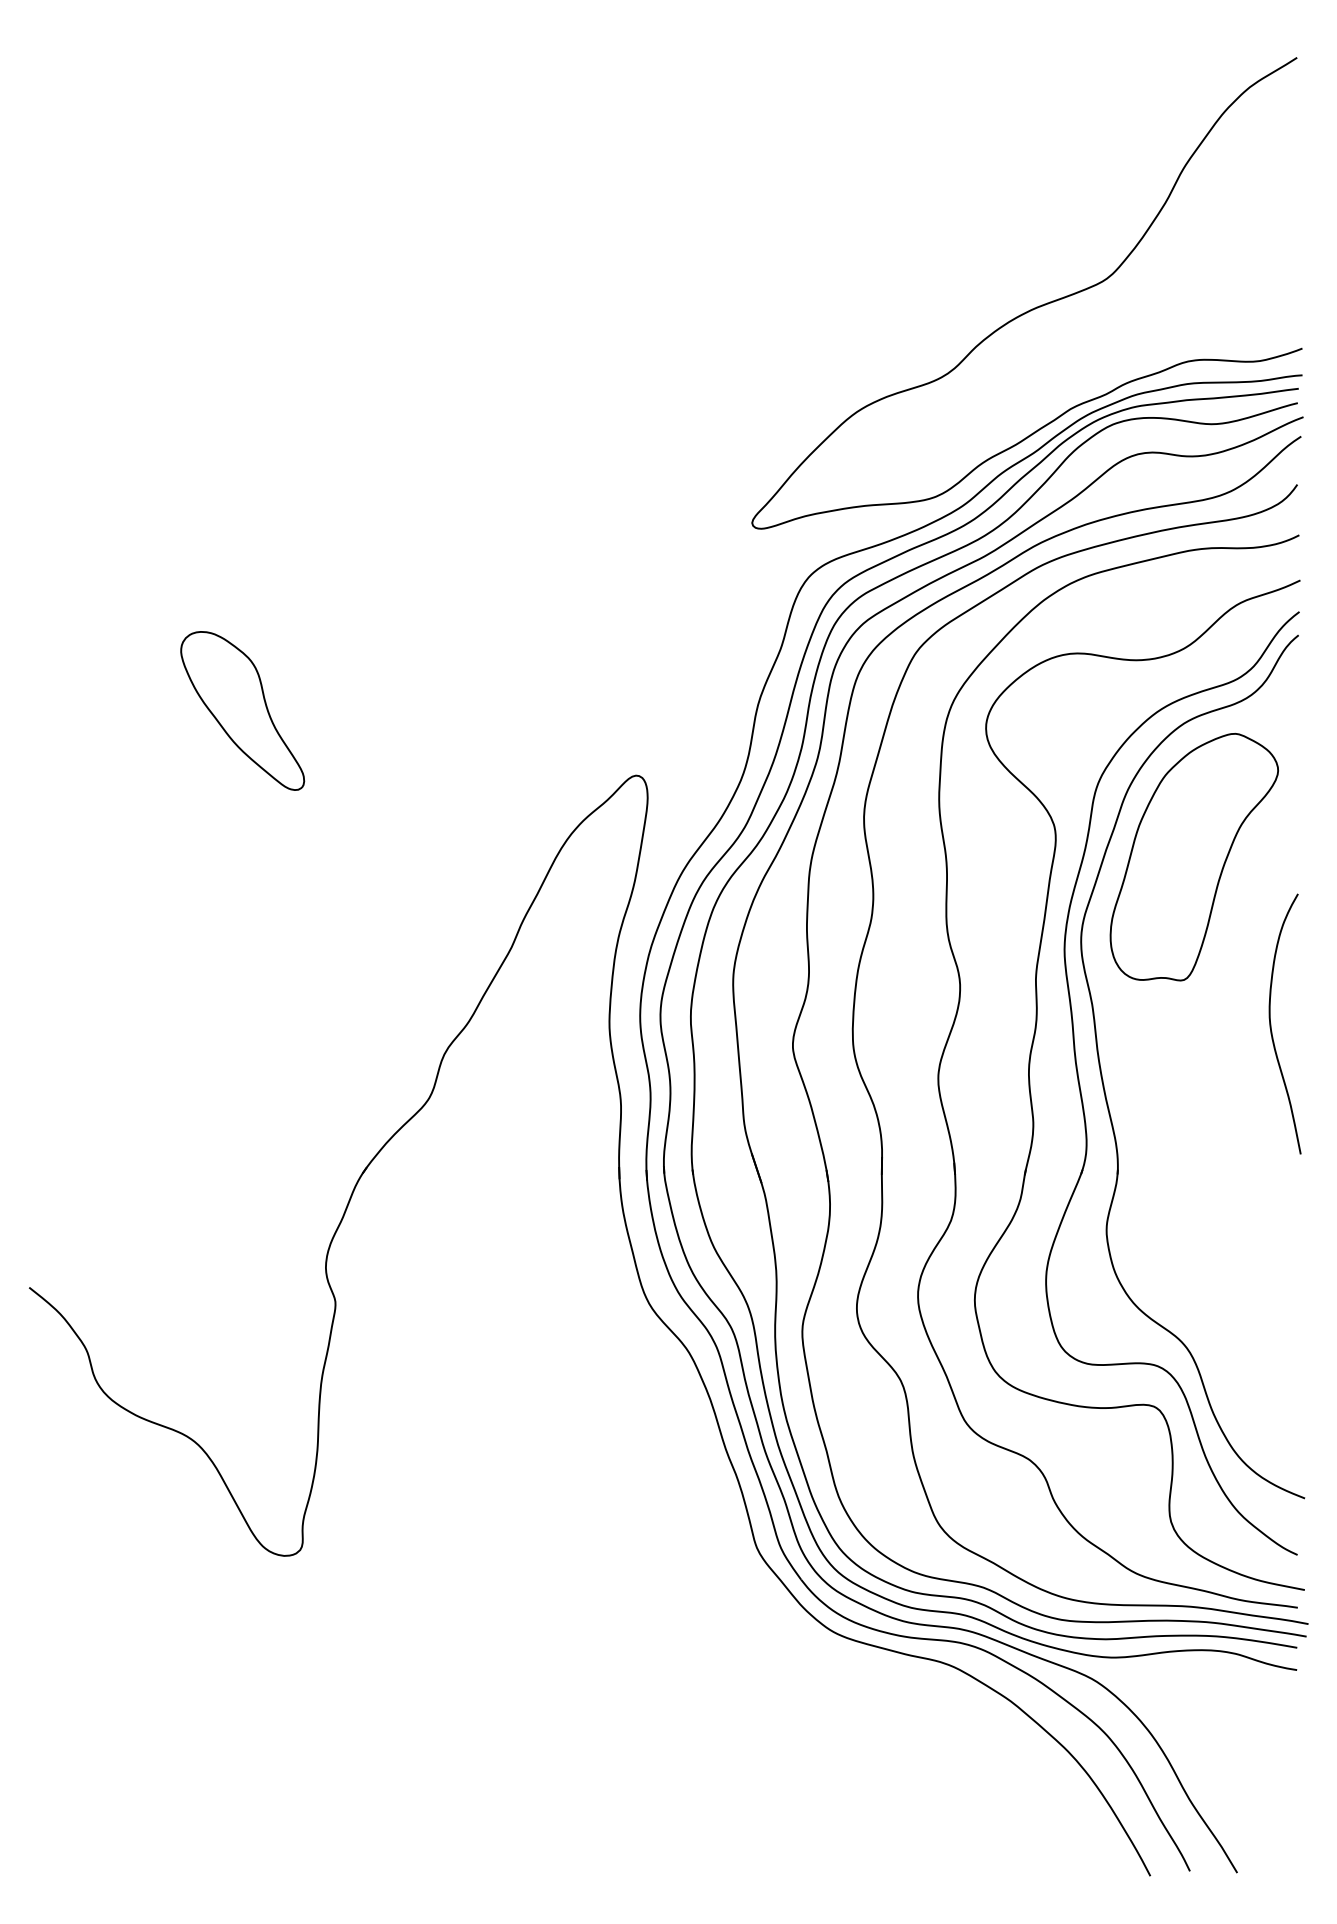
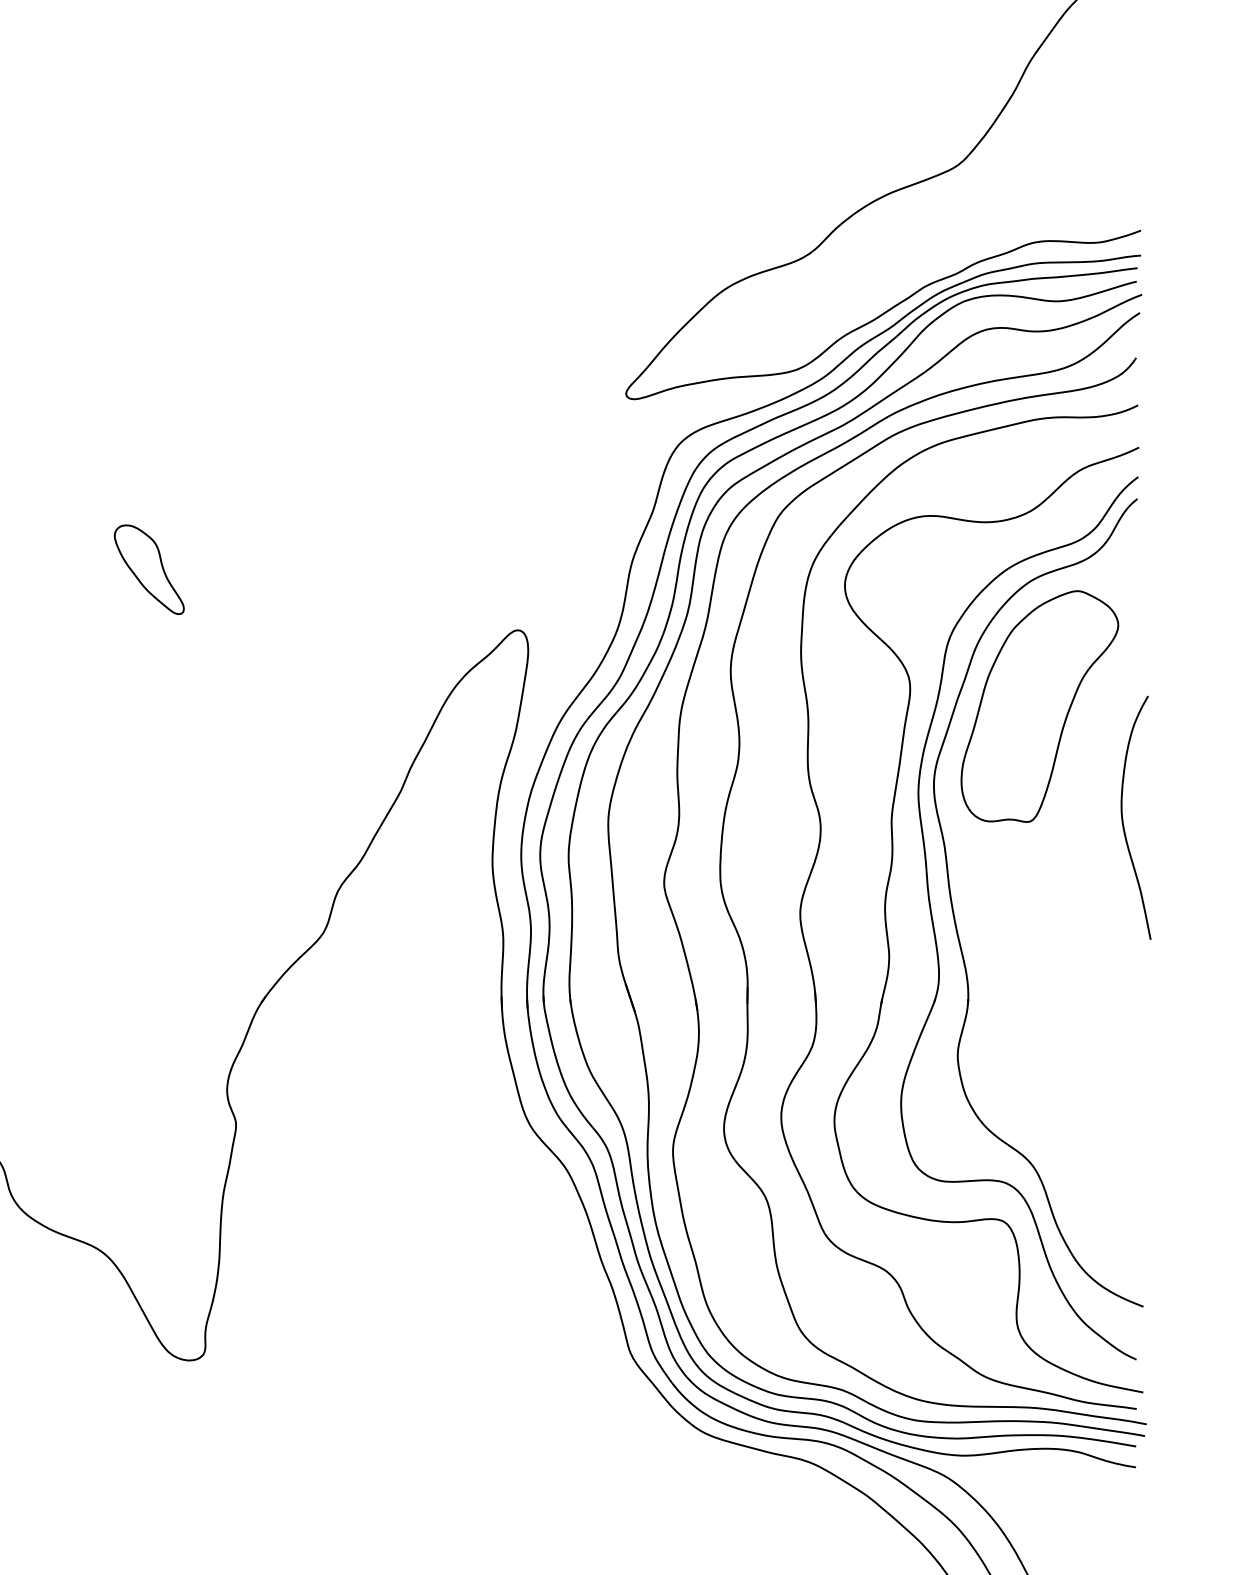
part: (242, 710) -> (149, 569), size x0.6
curve: (1271, 1023) -> (1123, 817), moved

